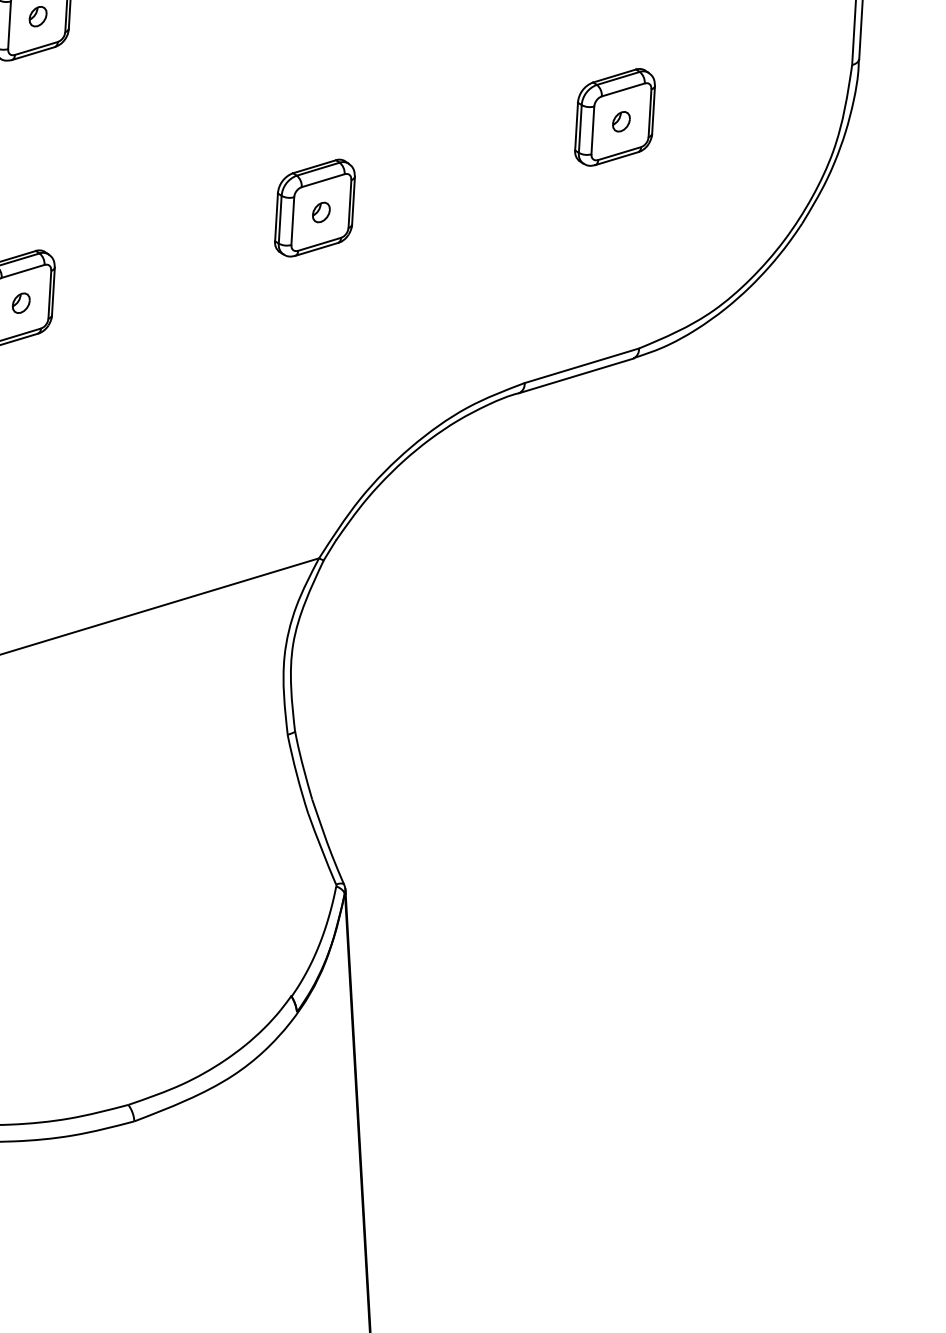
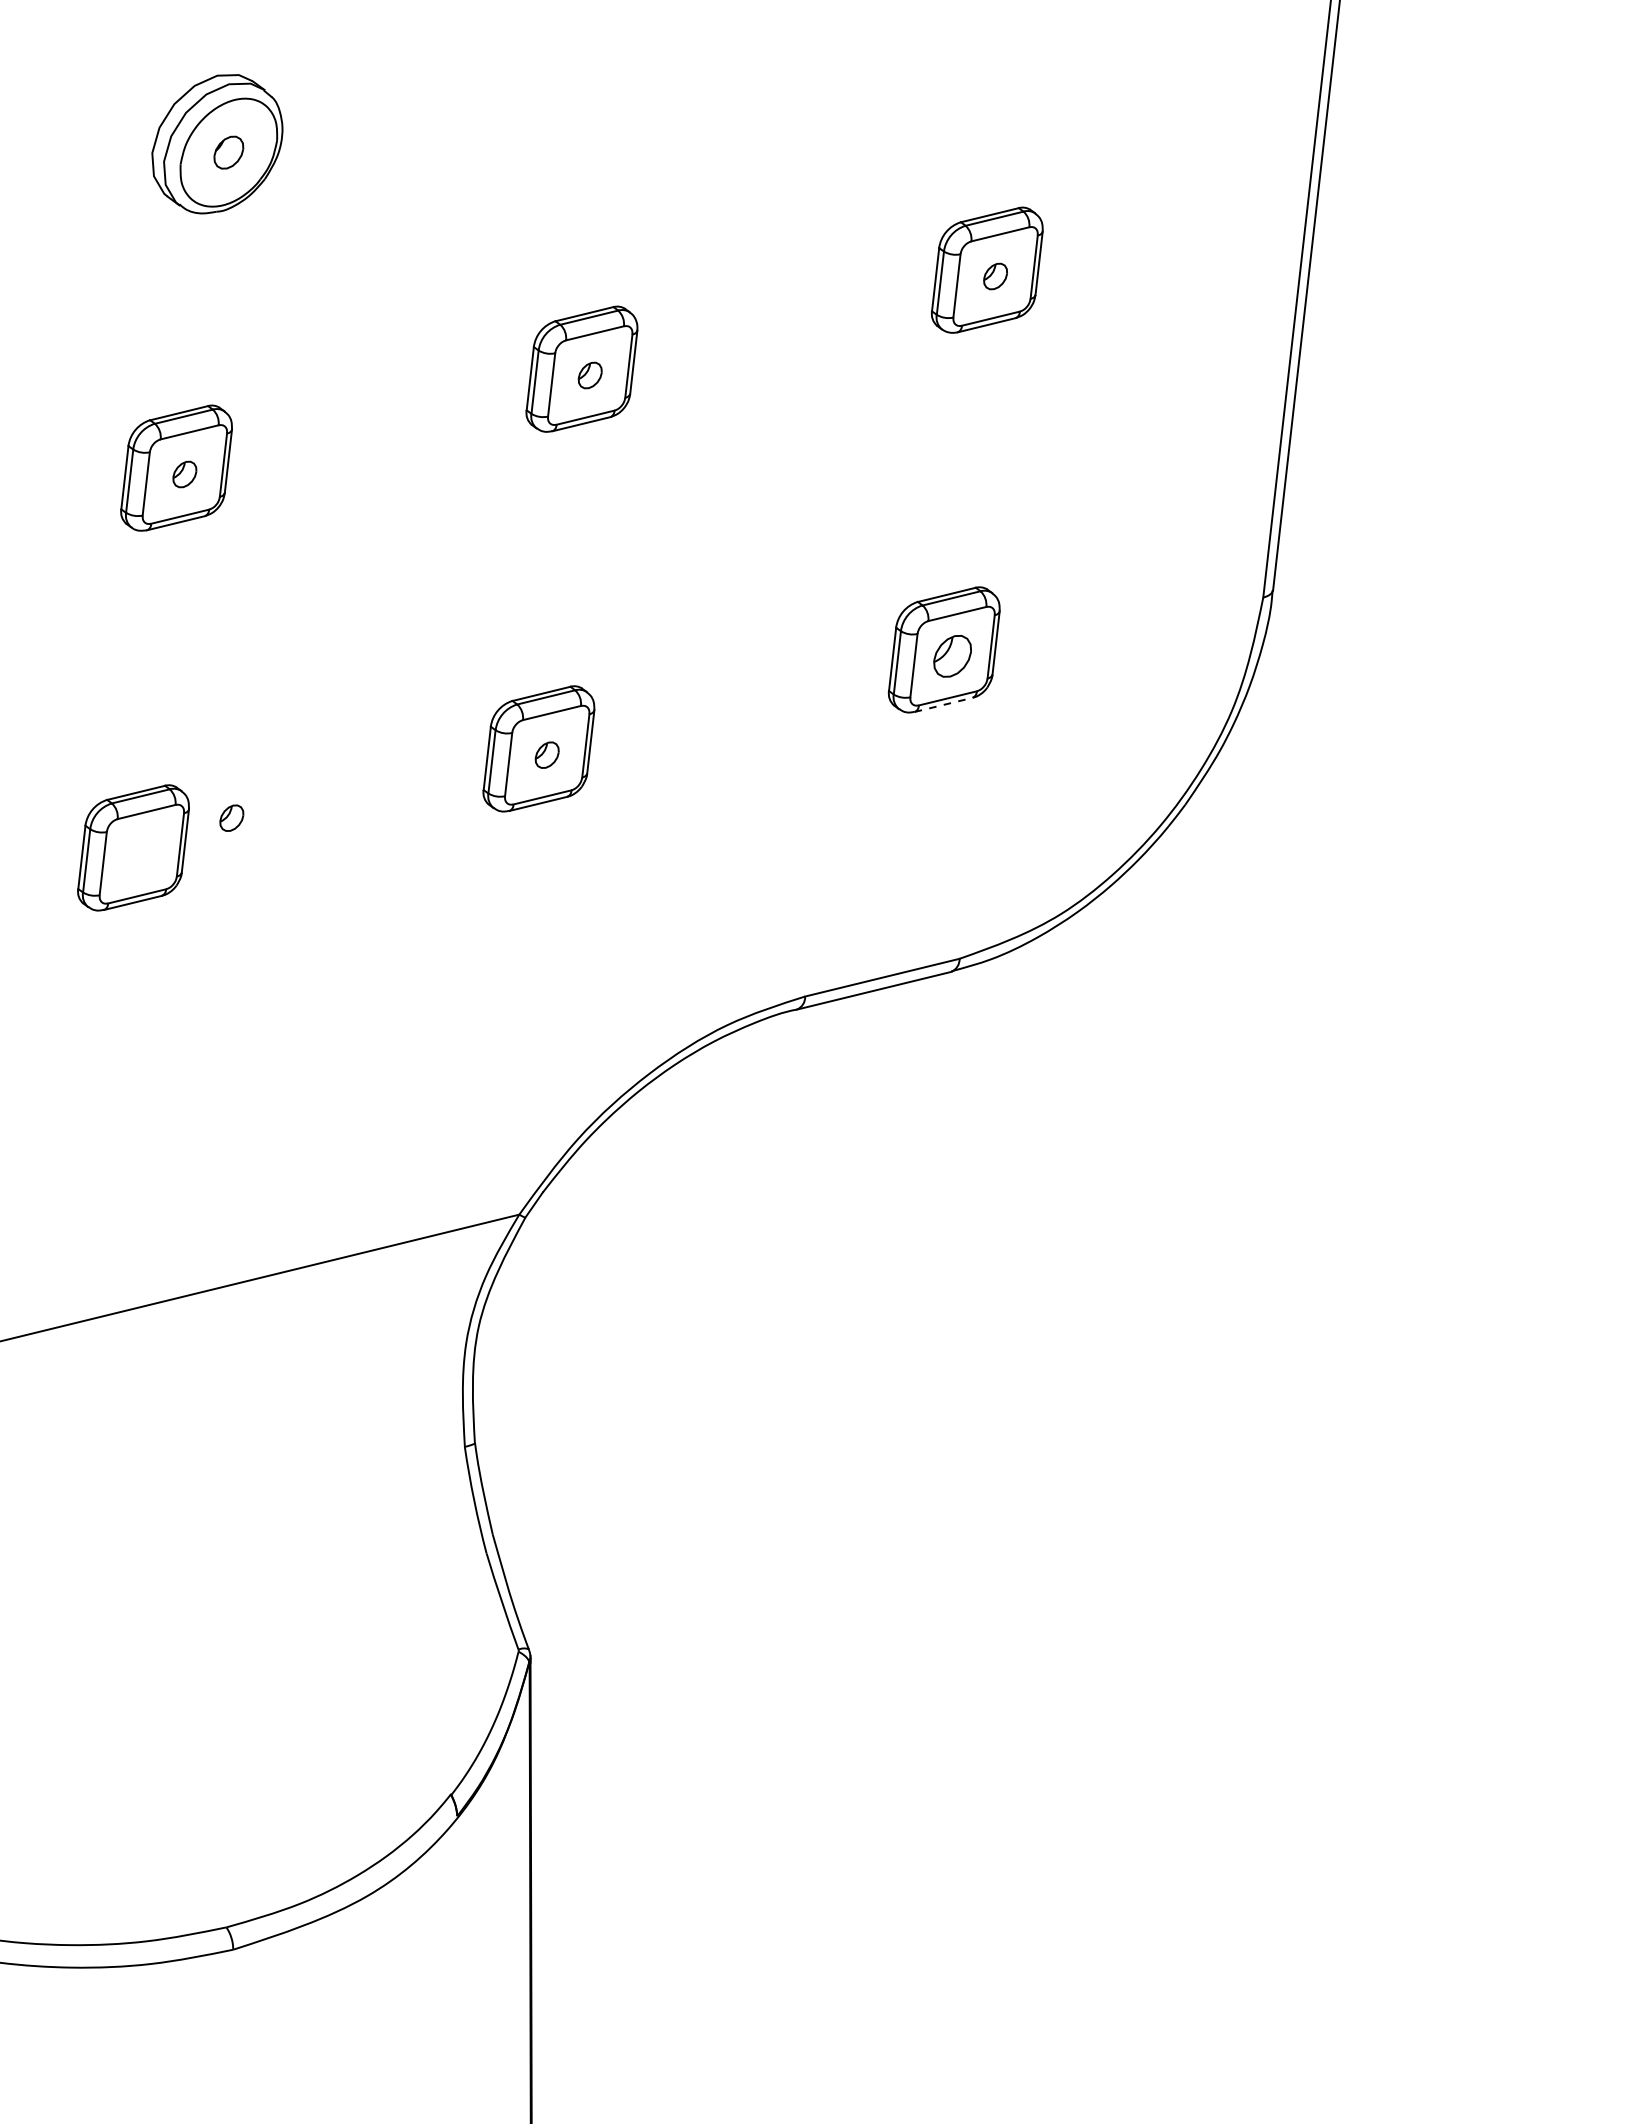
part: (621, 121) -> (952, 655), size x1.6
line: (616, 158) -> (943, 704), solid -> dashed
part: (20, 302) -> (231, 817), moved

